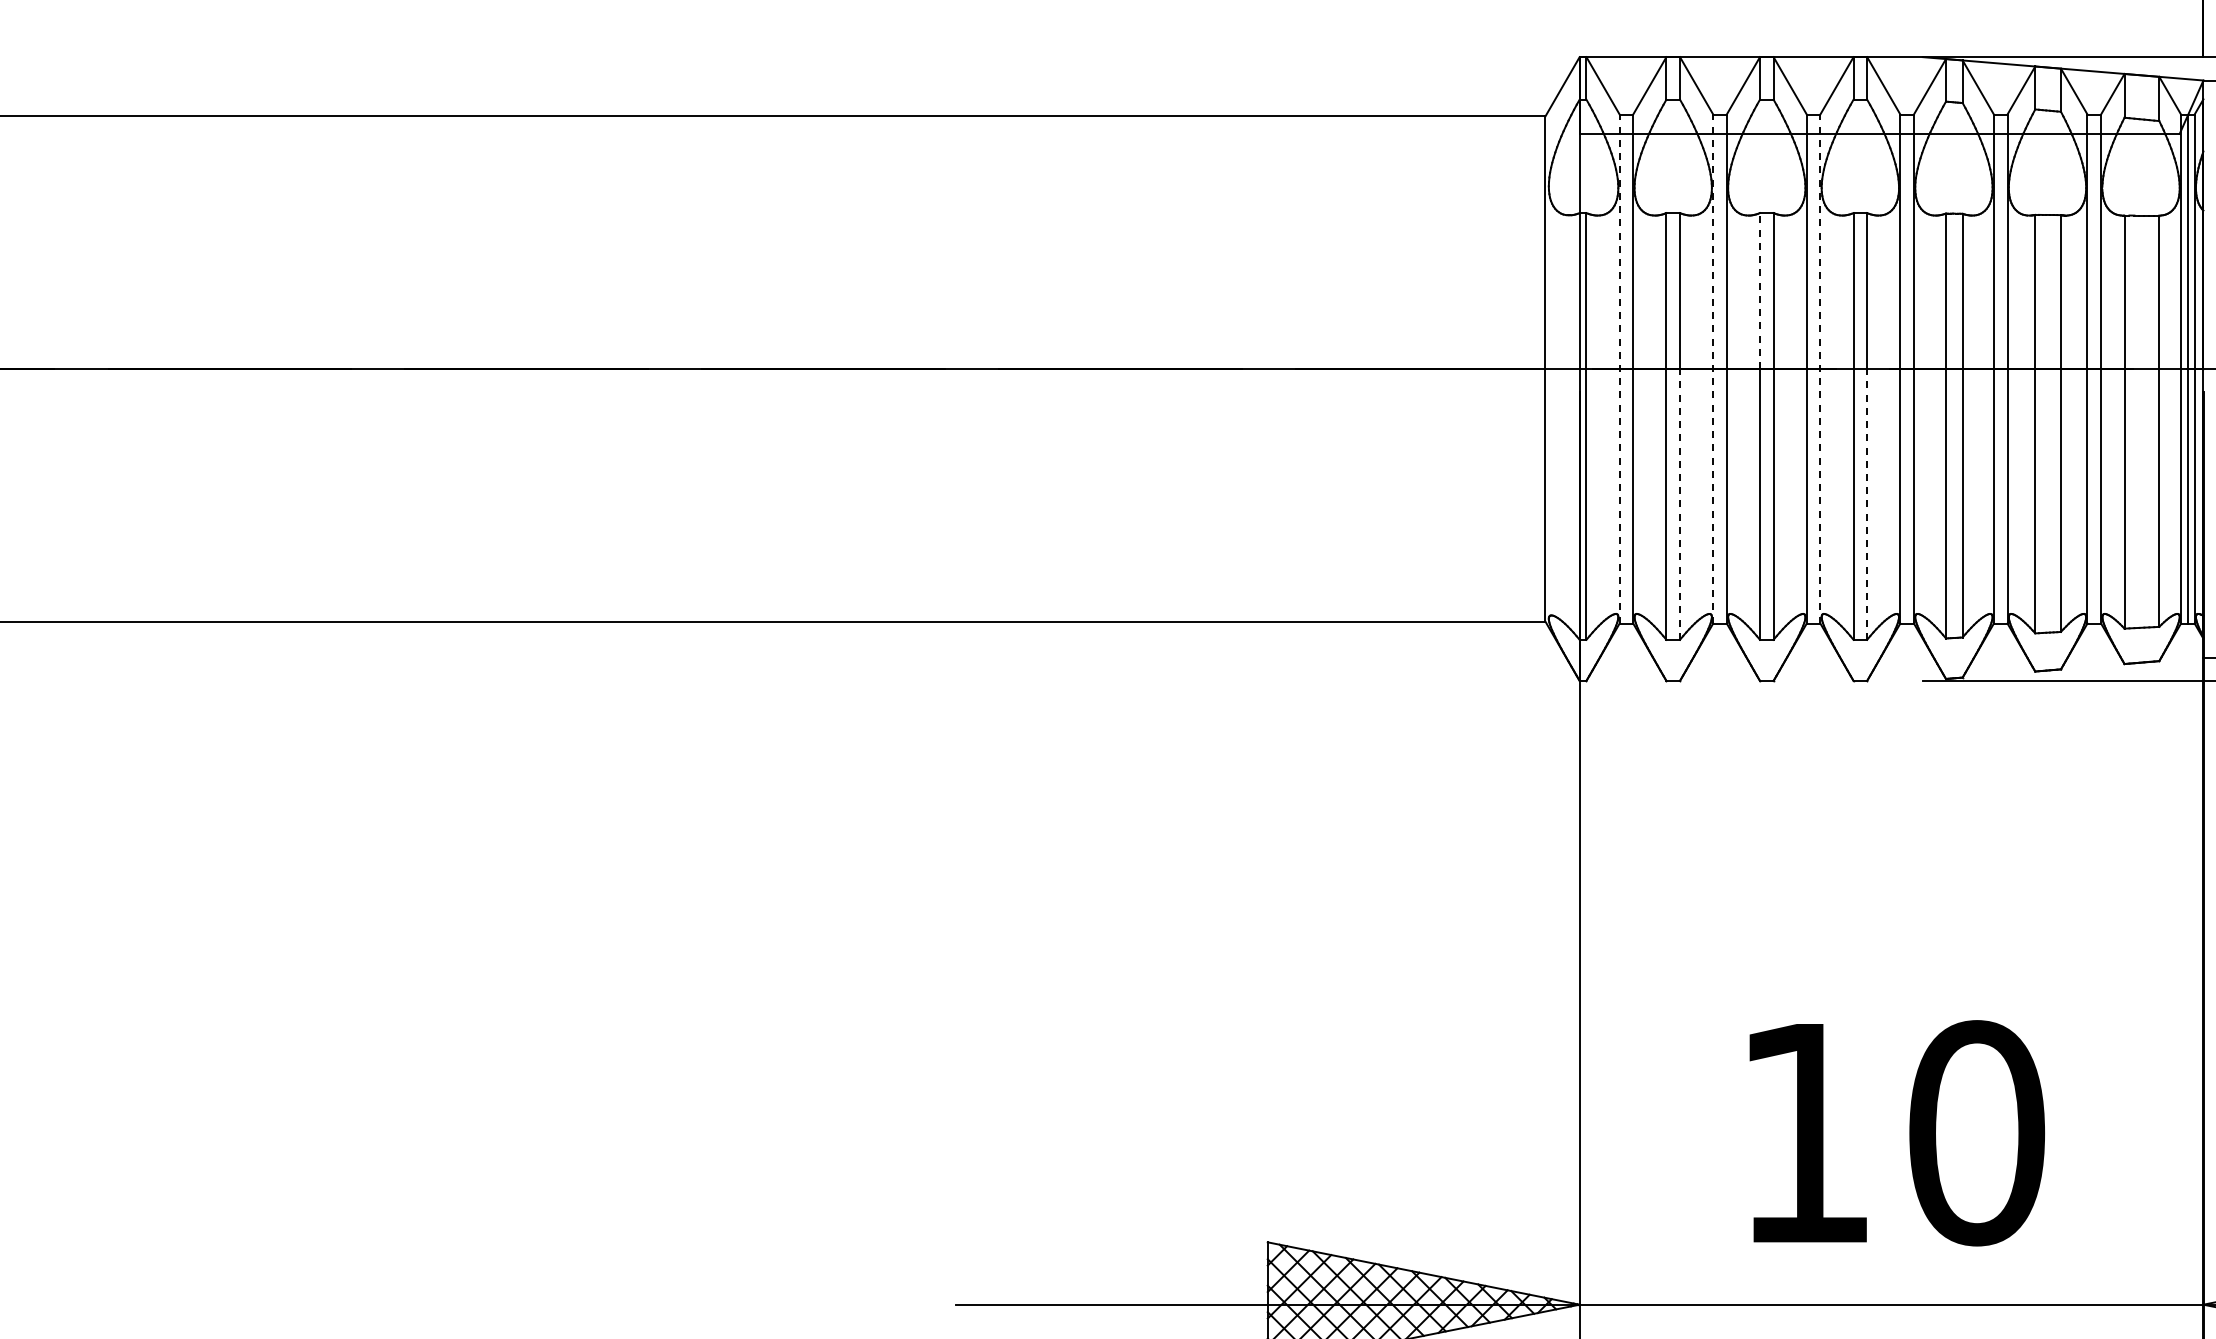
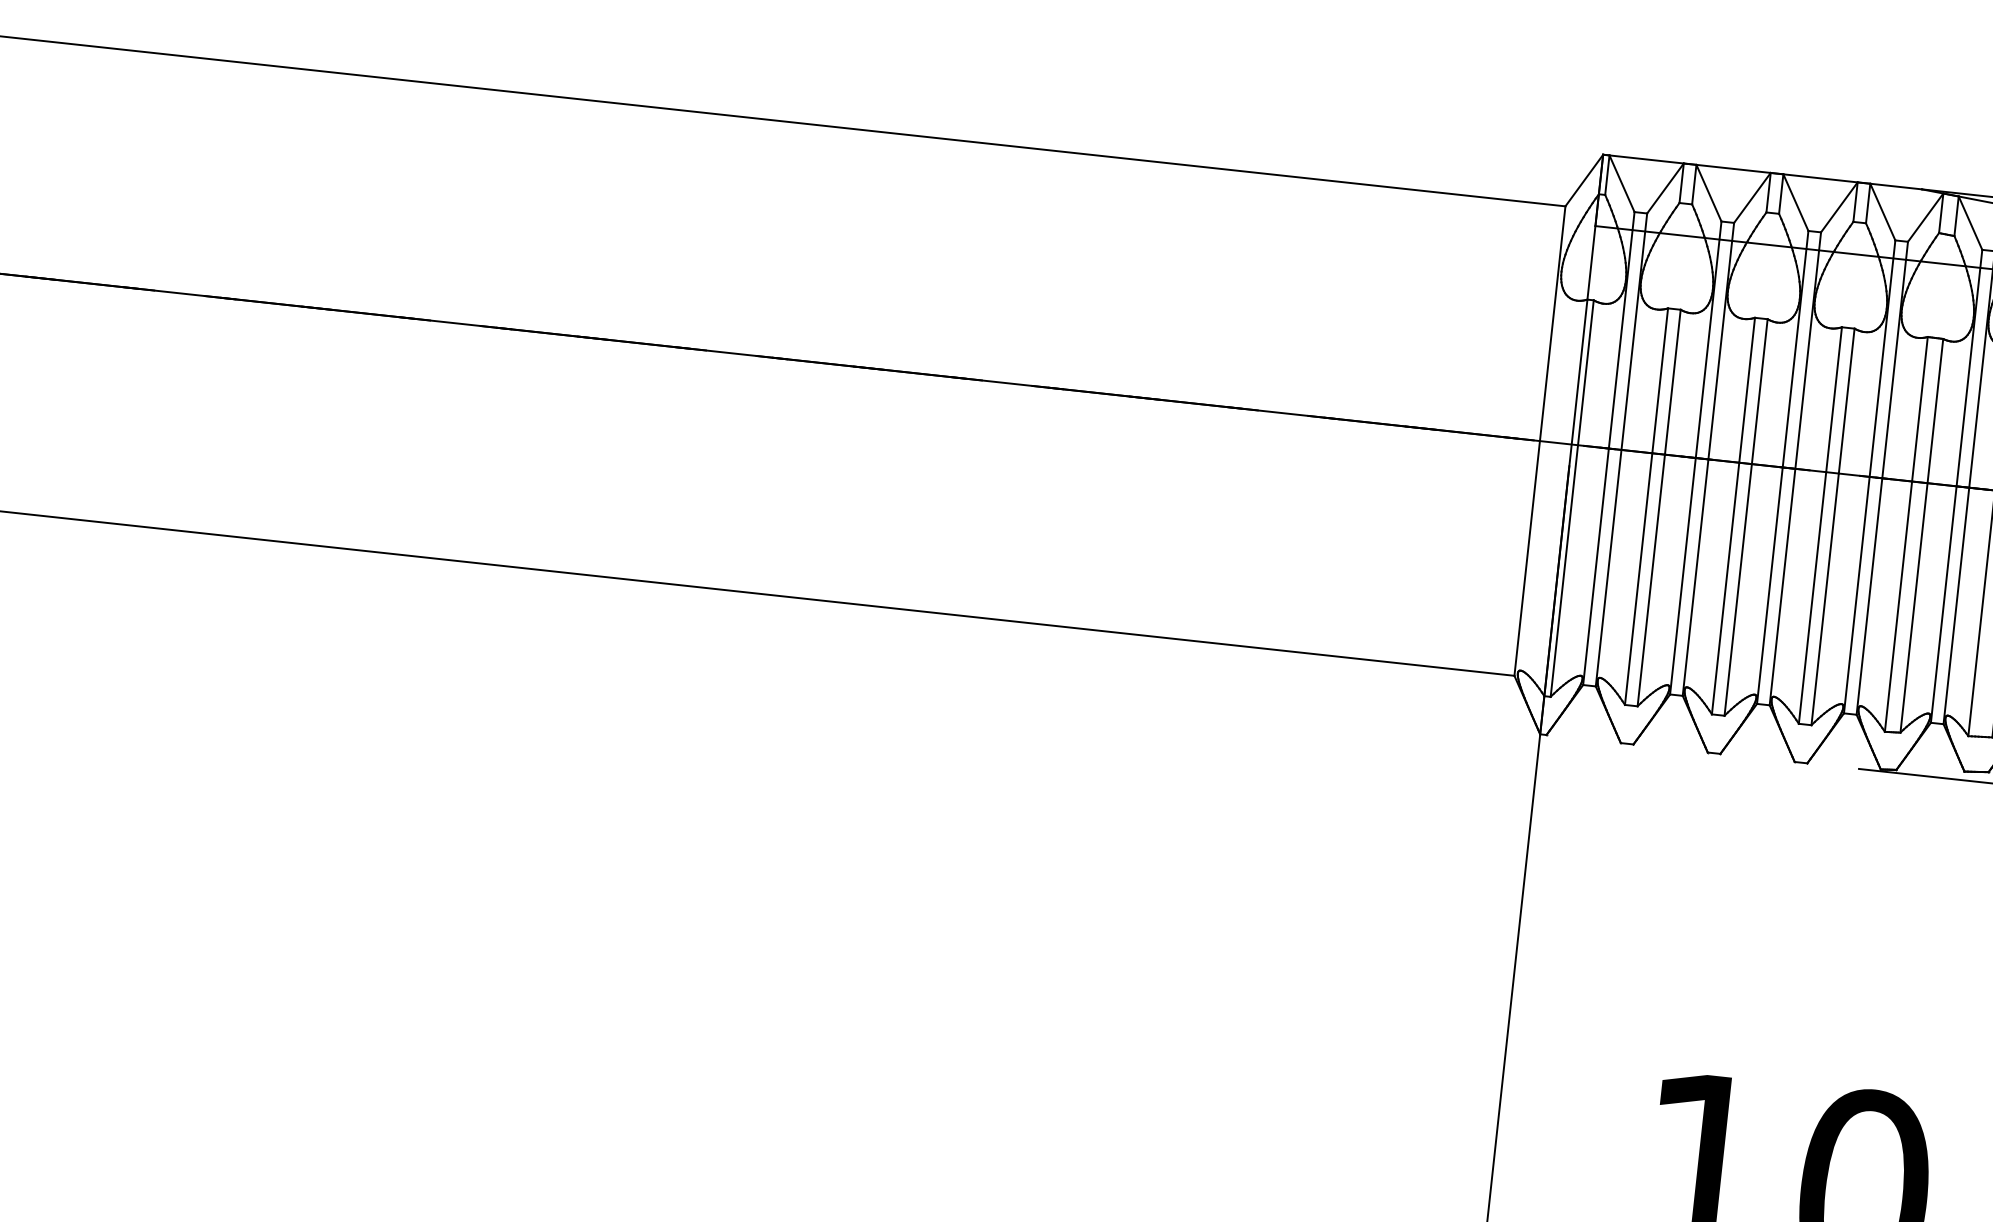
line: (1759, 291) -> (1746, 390), dashed -> solid
line: (1619, 369) -> (1608, 448), dashed -> solid
line: (1713, 369) -> (1696, 458), dashed -> solid
line: (1820, 369) -> (1795, 469), dashed -> solid
line: (1680, 503) -> (1651, 579), dashed -> solid
line: (1867, 503) -> (1825, 598), dashed -> solid

